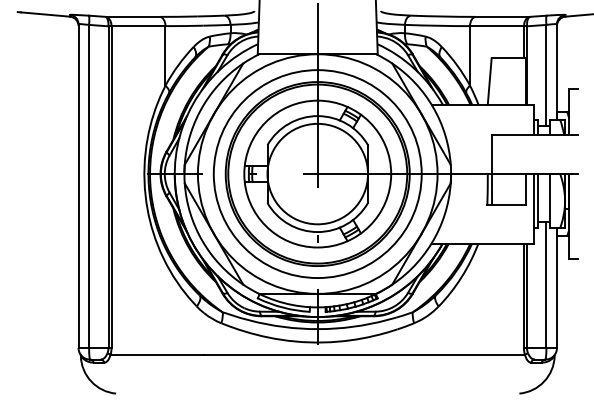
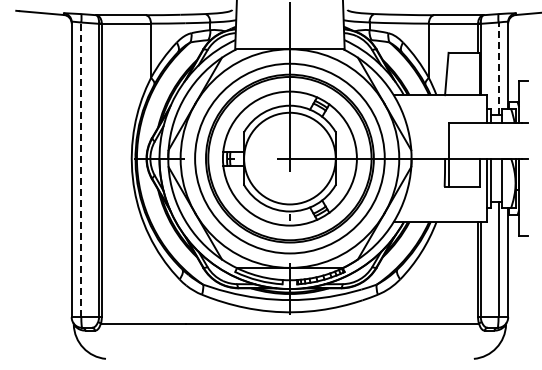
line: (546, 75) -> (498, 68), solid -> dashed
line: (89, 186) -> (81, 169), solid -> dashed

